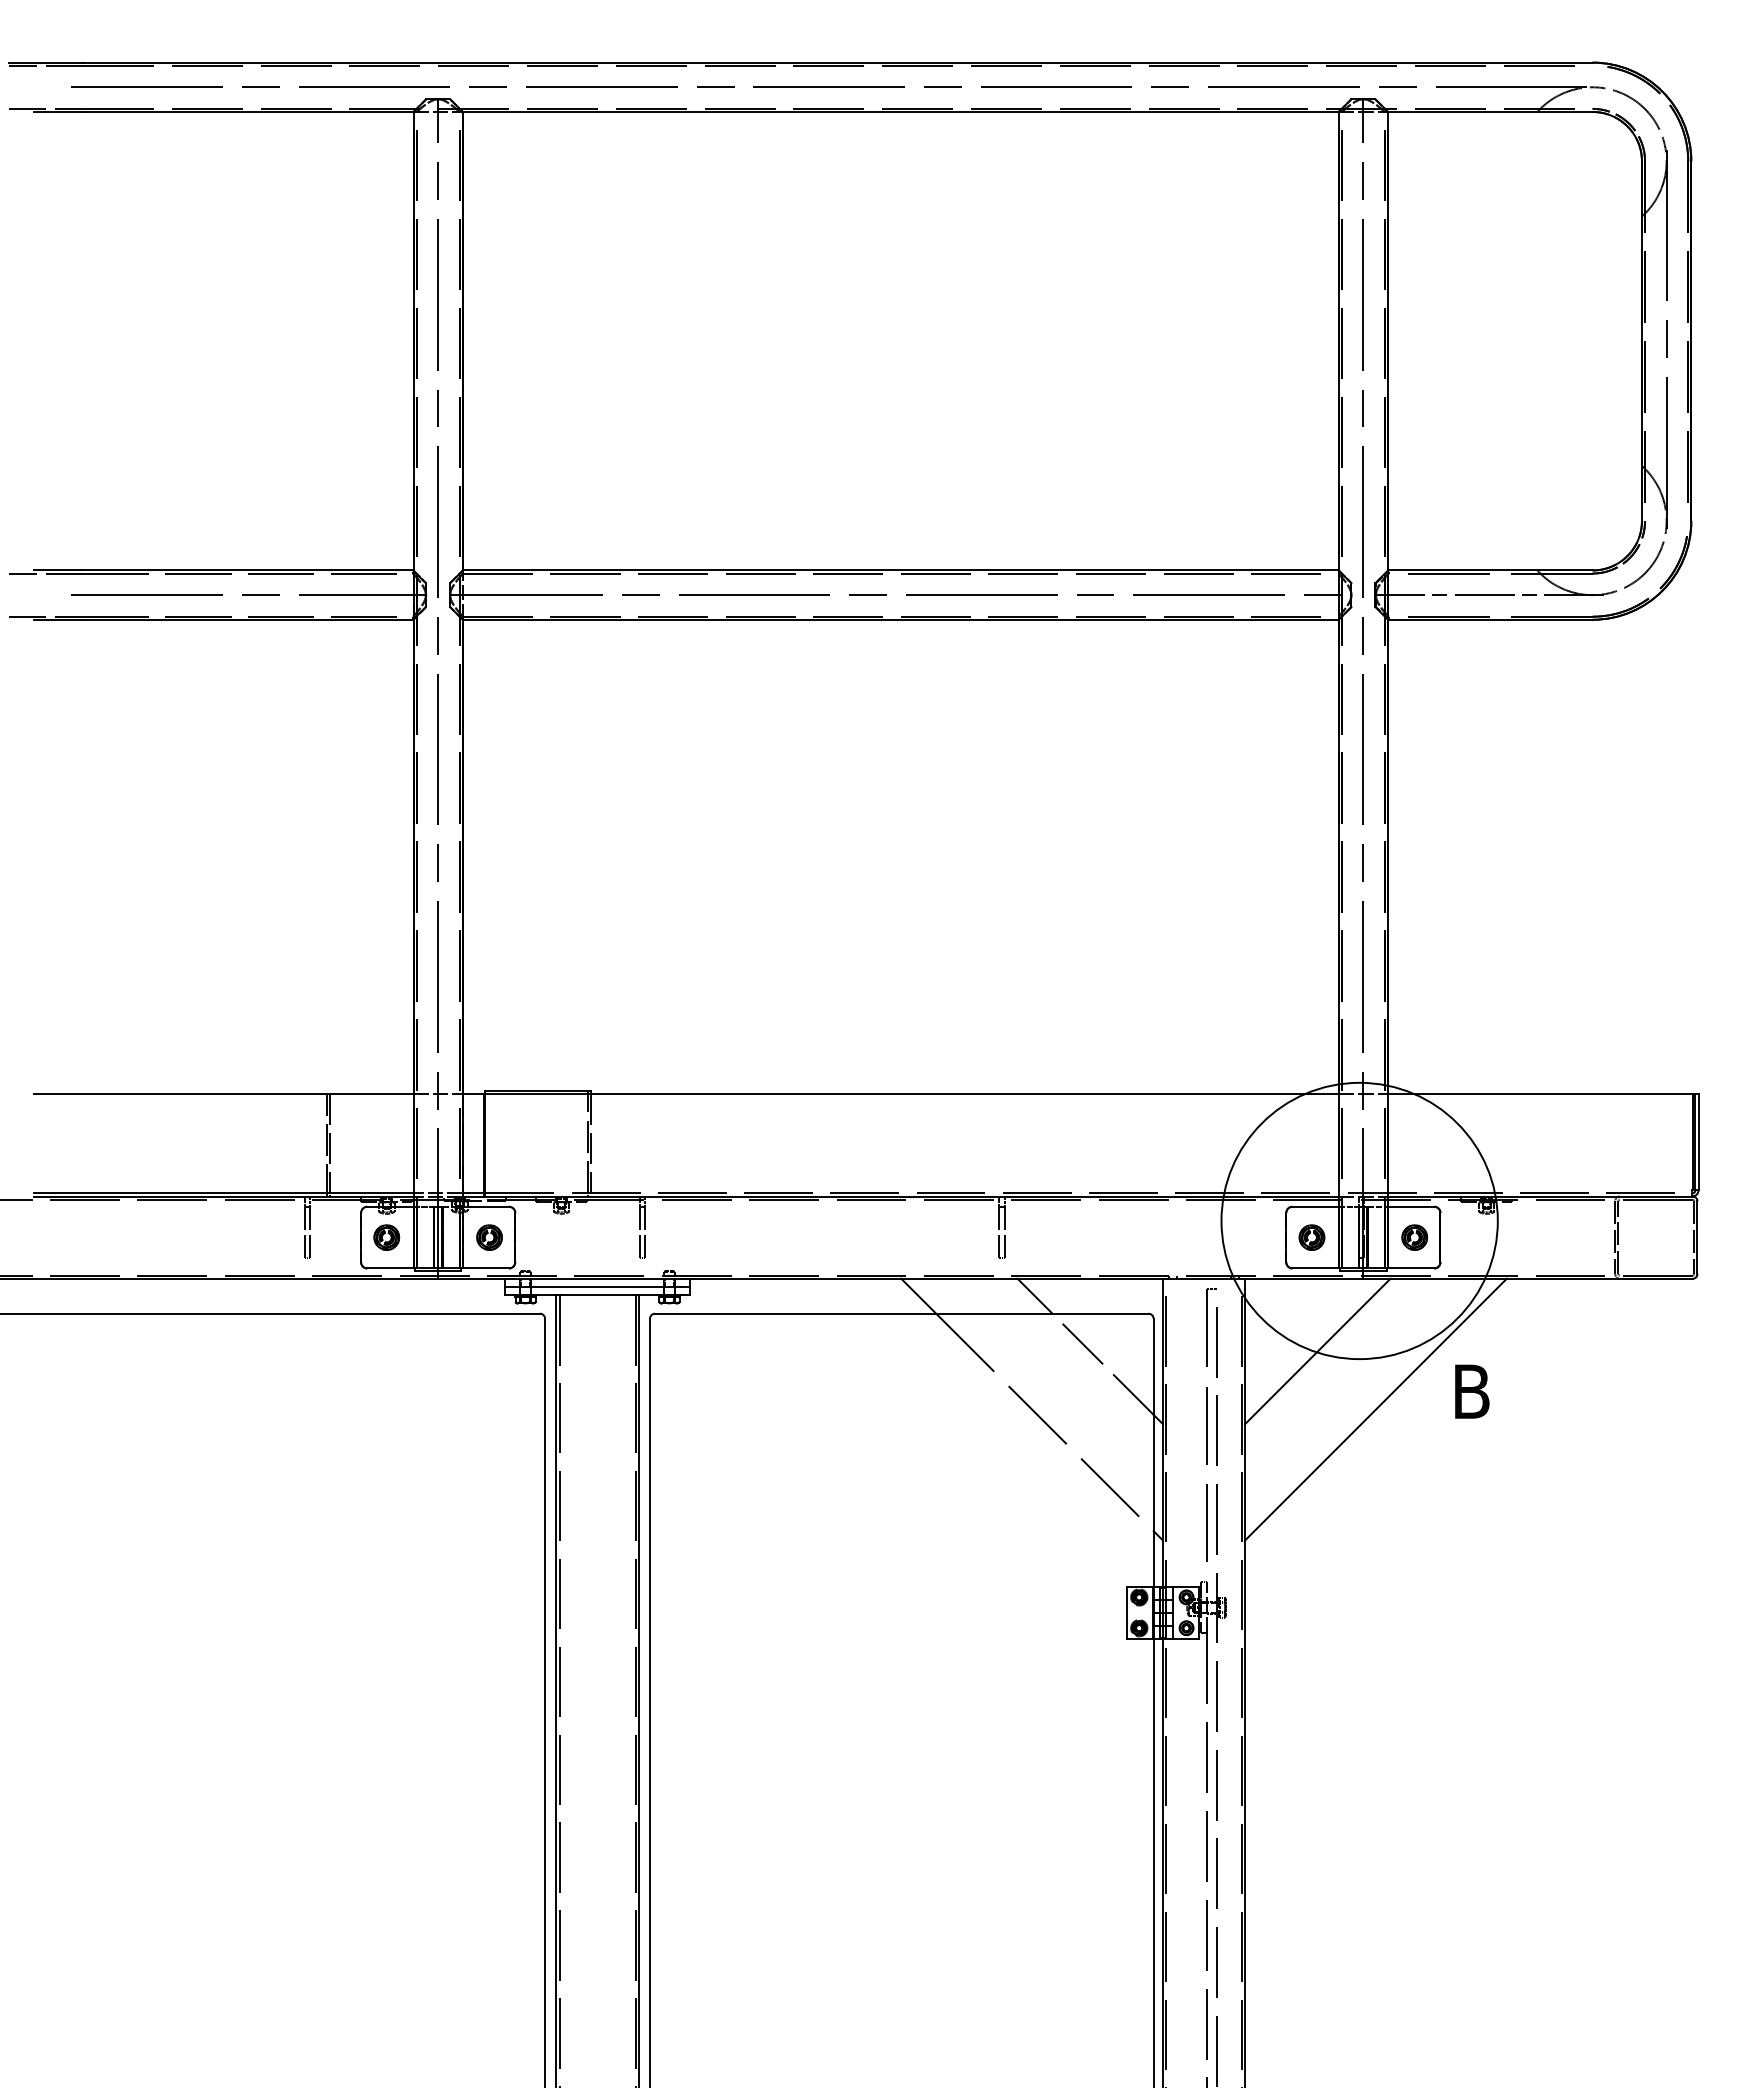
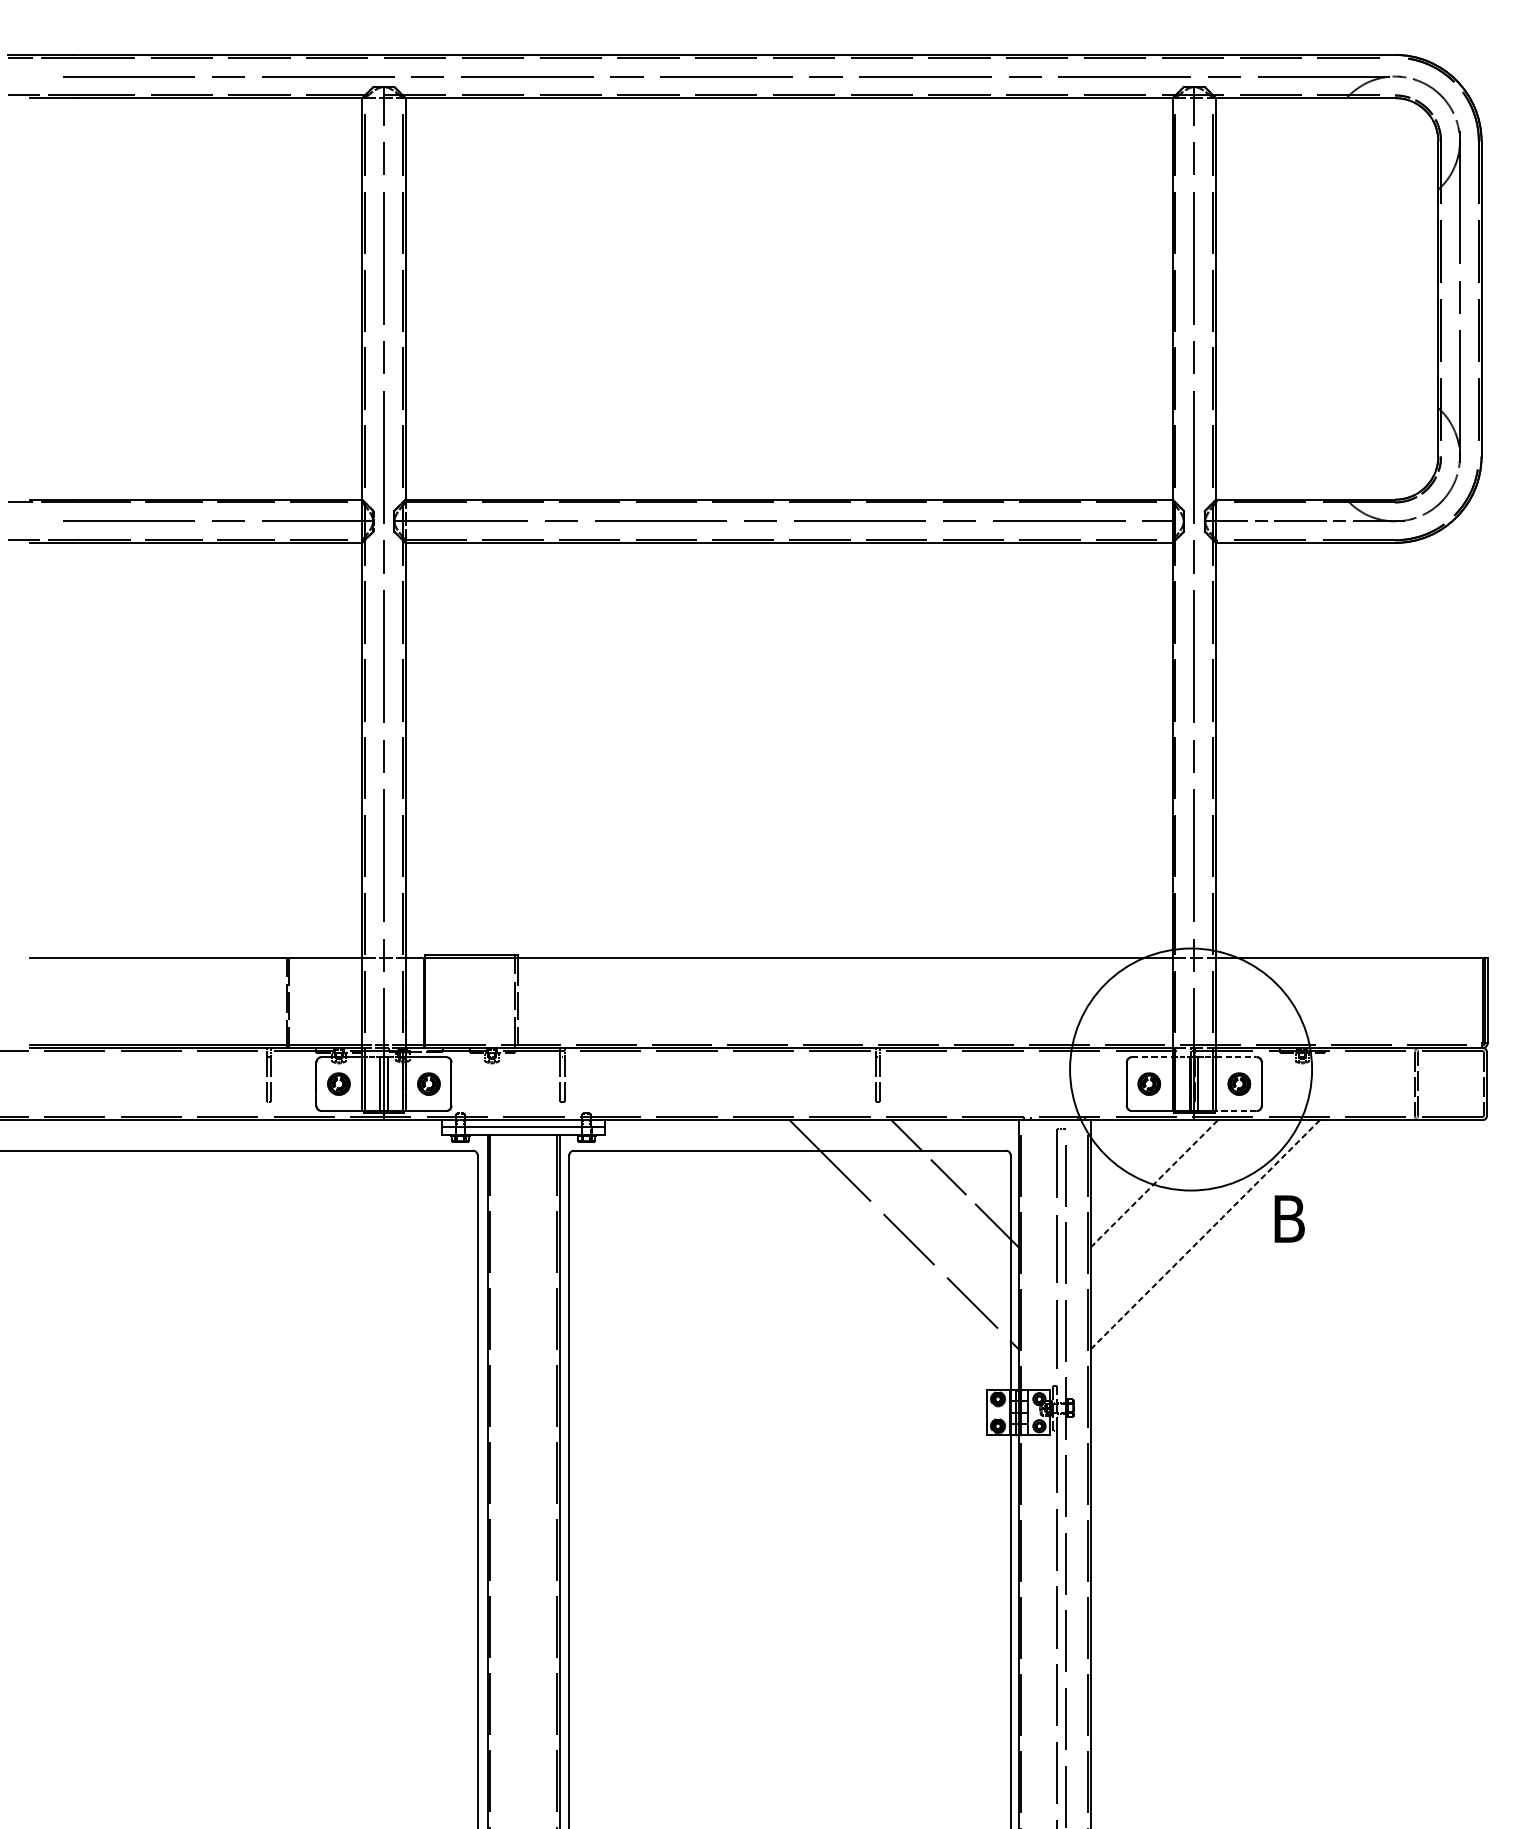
line: (1316, 1206) -> (1153, 1056), solid -> dashed
line: (1411, 1206) -> (1236, 1056), solid -> dashed
line: (1410, 1268) -> (1235, 1111), solid -> dashed
line: (1317, 1351) -> (1154, 1183), solid -> dashed
line: (1375, 1409) -> (1204, 1234), solid -> dashed

